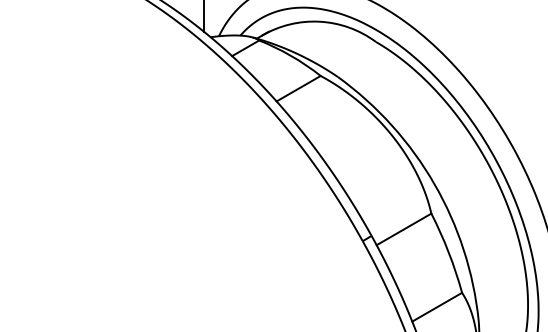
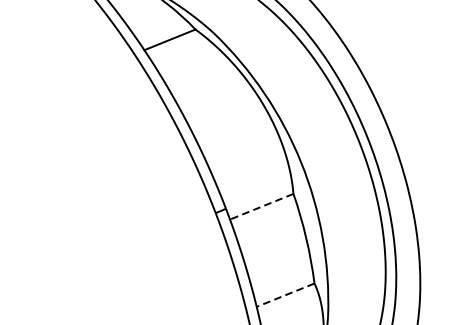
line: (404, 229) -> (262, 206), solid -> dashed
line: (437, 307) -> (285, 295), solid -> dashed

